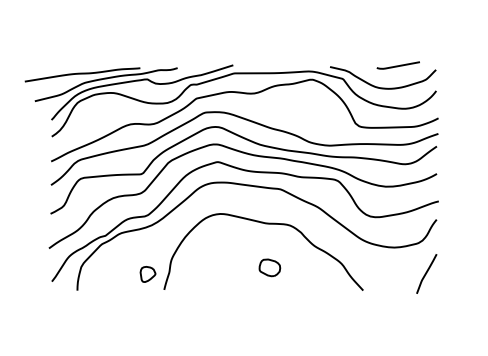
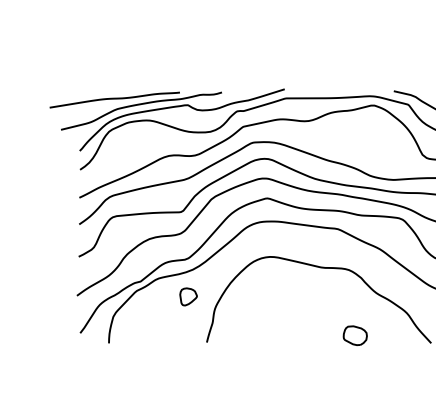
part: (269, 267) -> (354, 335), moved
part: (147, 274) -> (187, 296), moved

